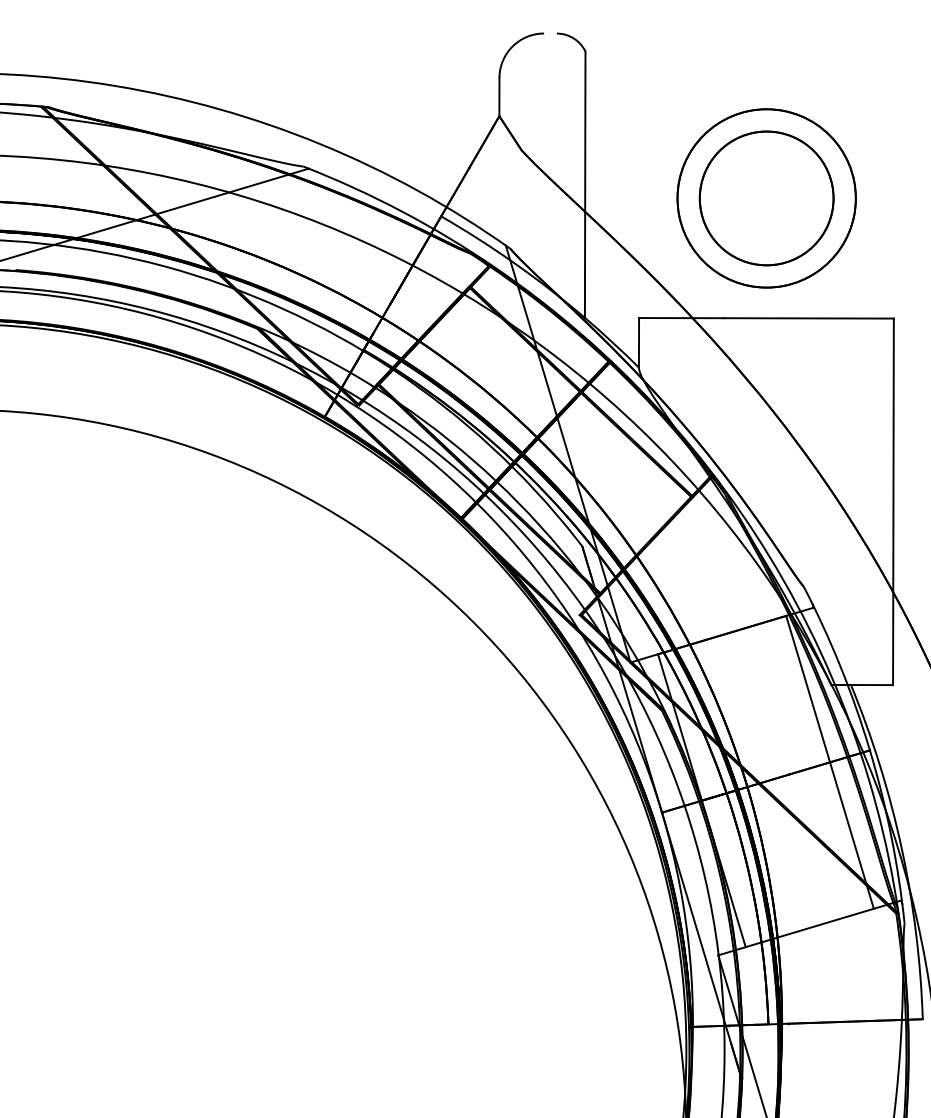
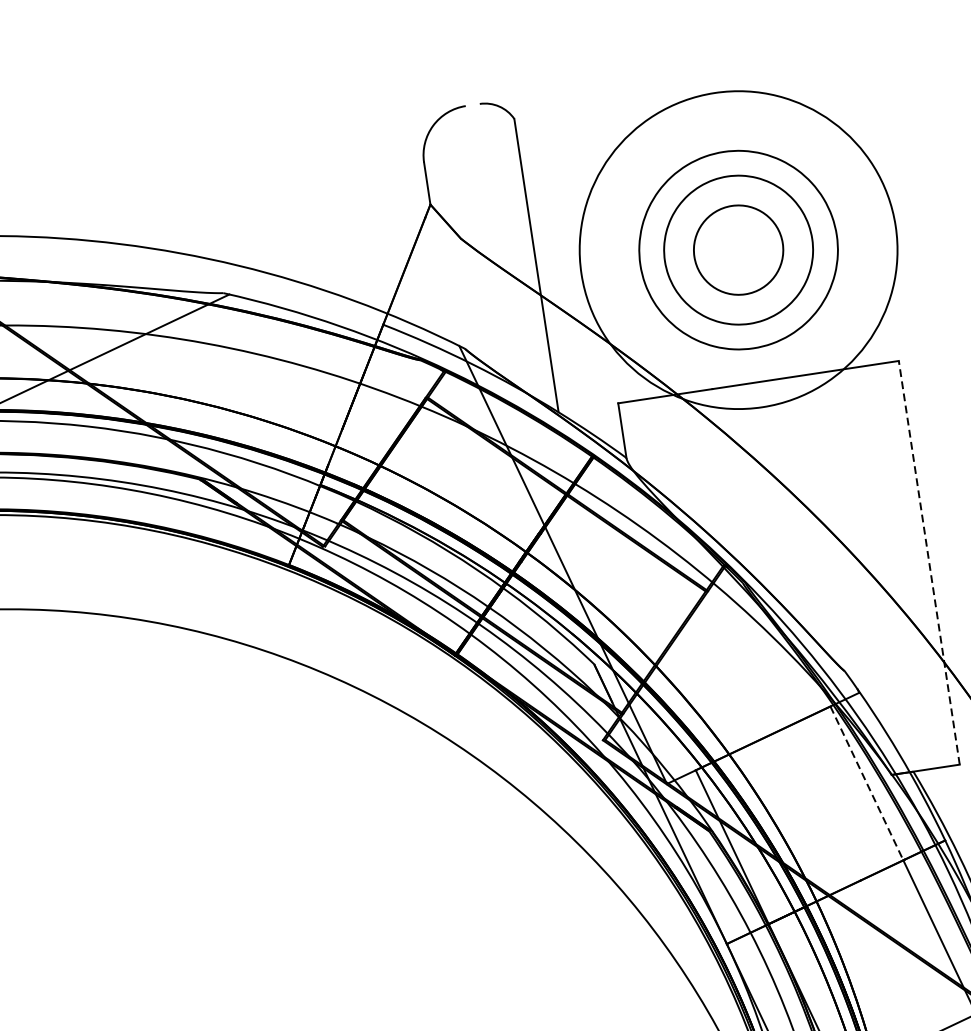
circle: (766, 198) -> (738, 250), size x0.6
circle: (766, 198) -> (738, 250), size x1.6
line: (893, 501) -> (929, 562), solid -> dashed
line: (808, 689) -> (867, 783), solid -> dashed

